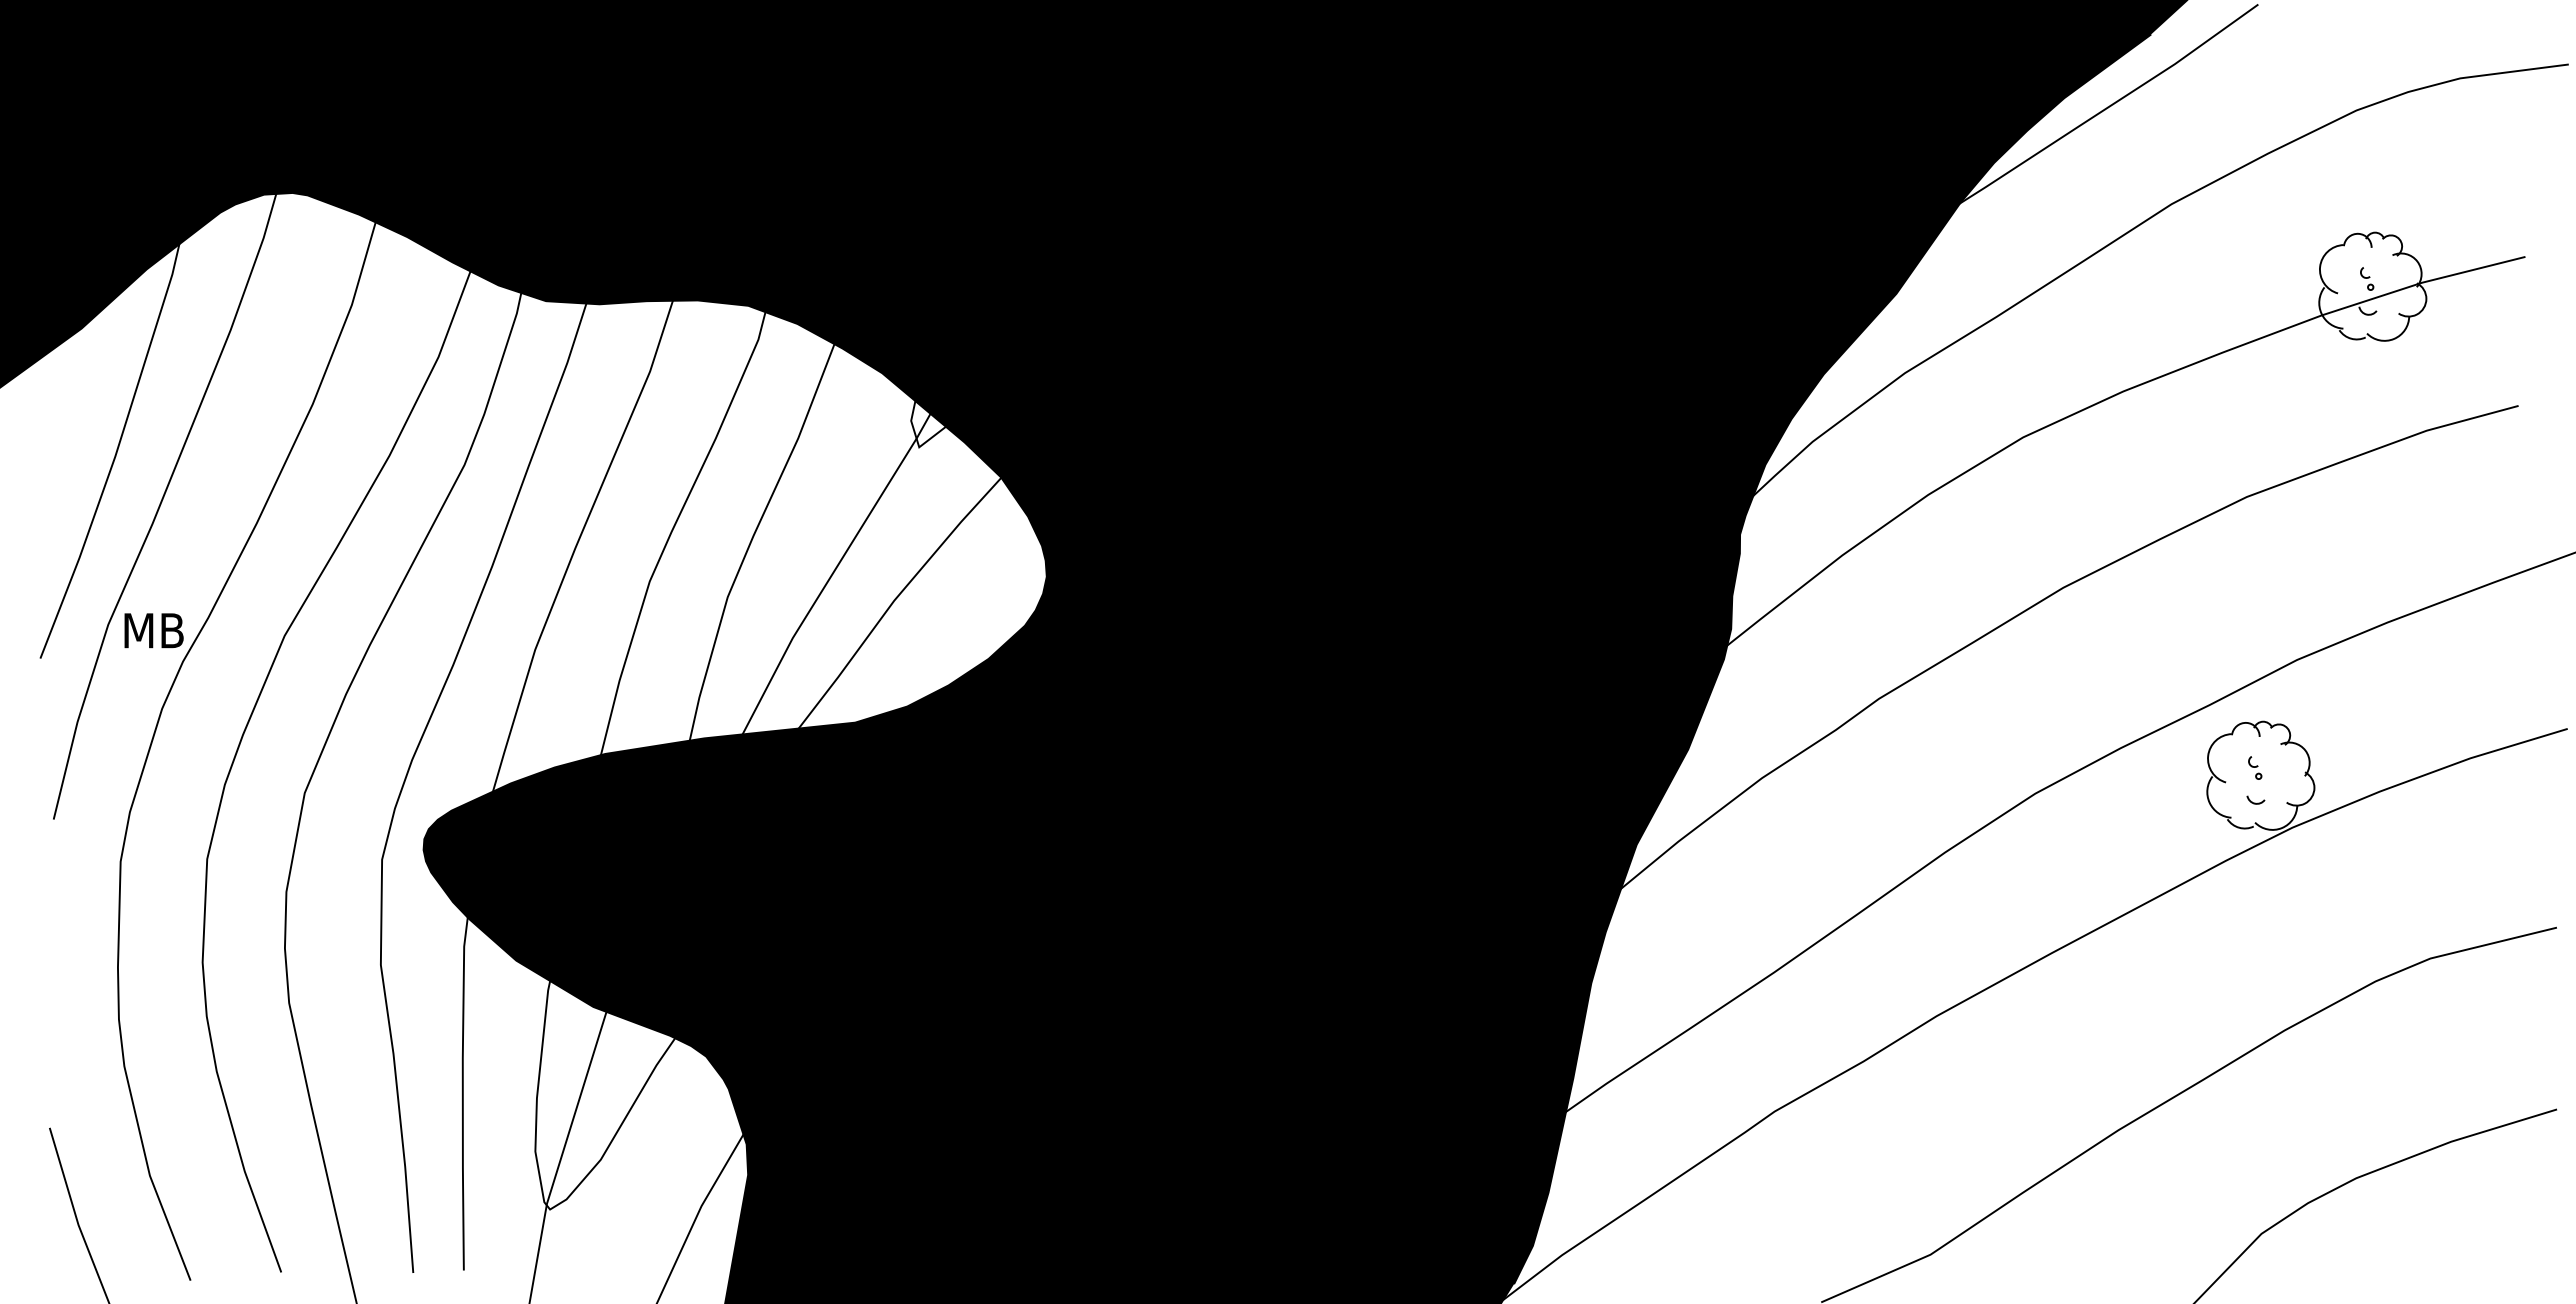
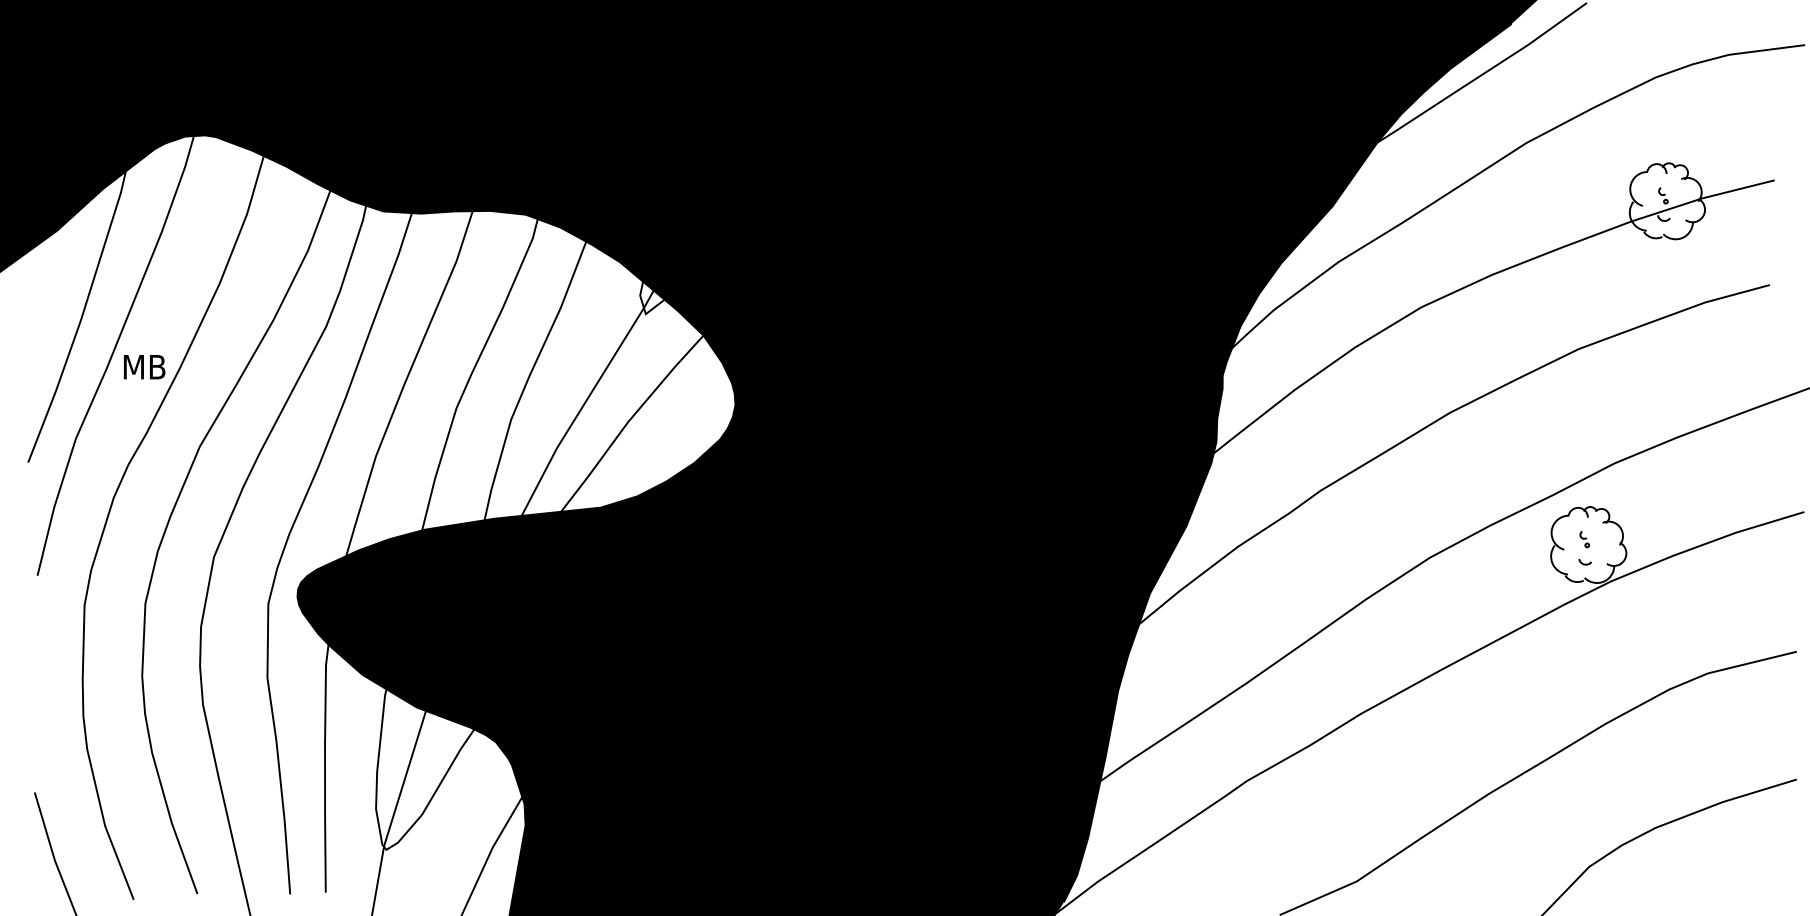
text: (153, 630) -> (144, 366), moved

